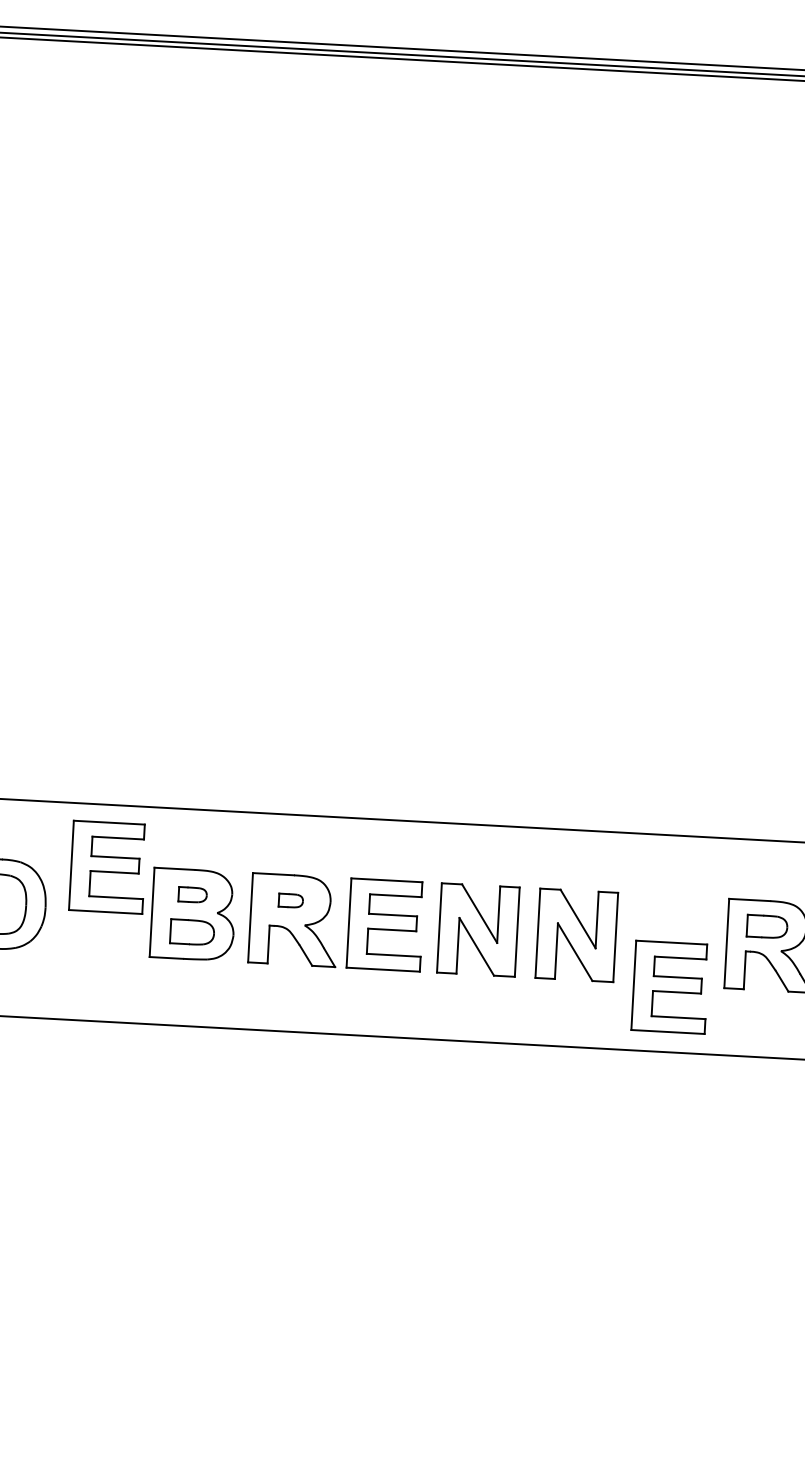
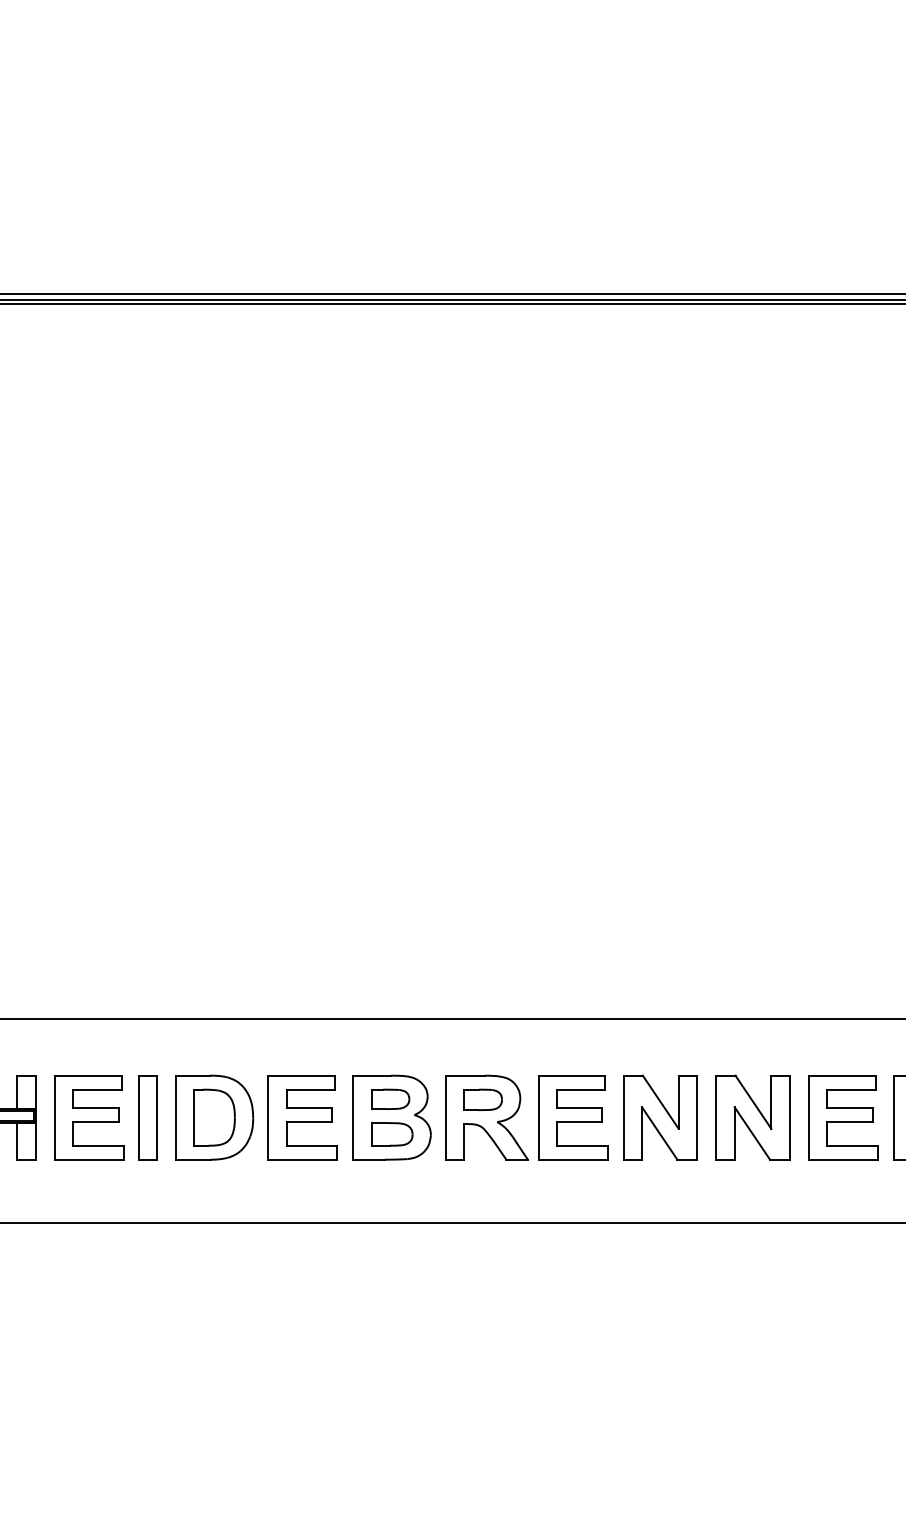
part: (107, 867) -> (302, 1117), moved
part: (192, 894) -> (390, 1098), size x1.43
part: (290, 900) -> (482, 1099), size x1.67
part: (670, 987) -> (843, 1117), moved

